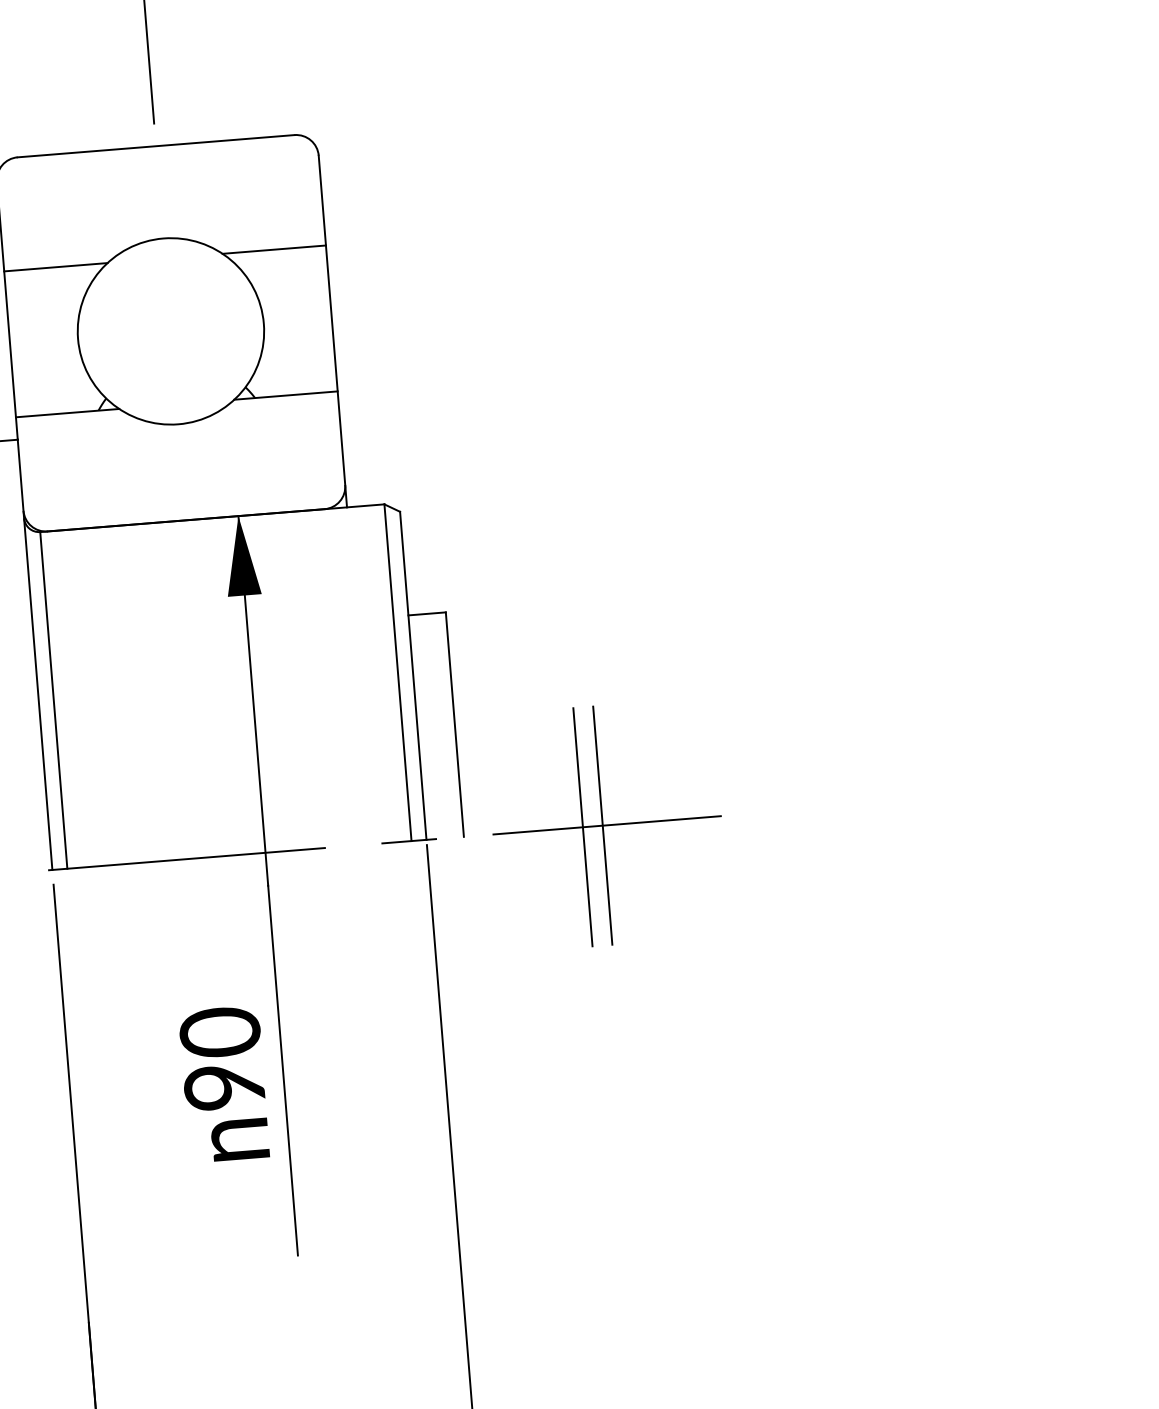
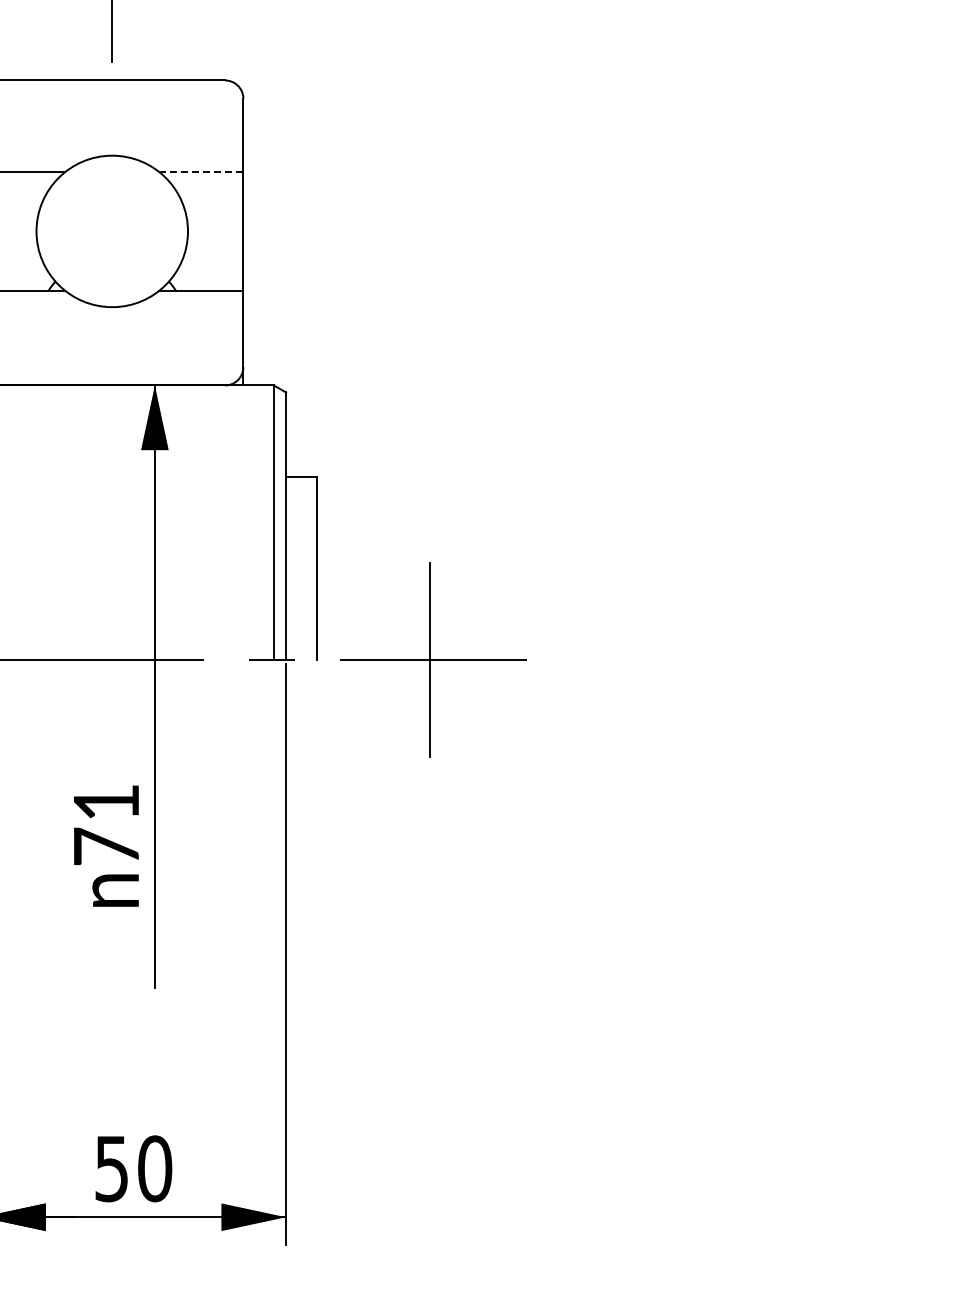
line: (273, 249) -> (200, 171), solid -> dashed
line: (582, 826) -> (413, 659), removed
text: (222, 1058) -> (106, 823), 90 -> 71

